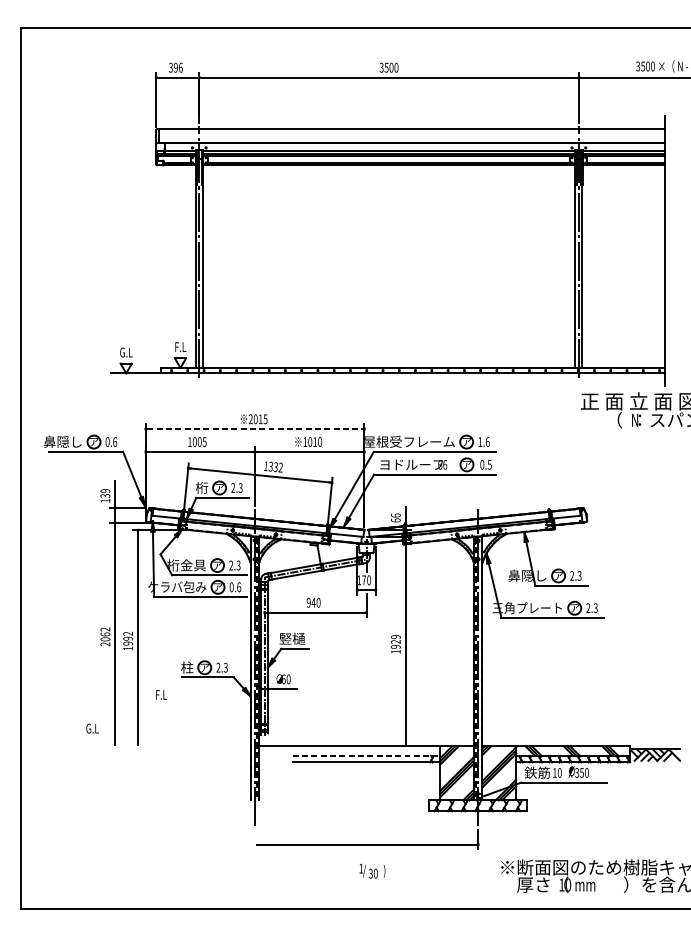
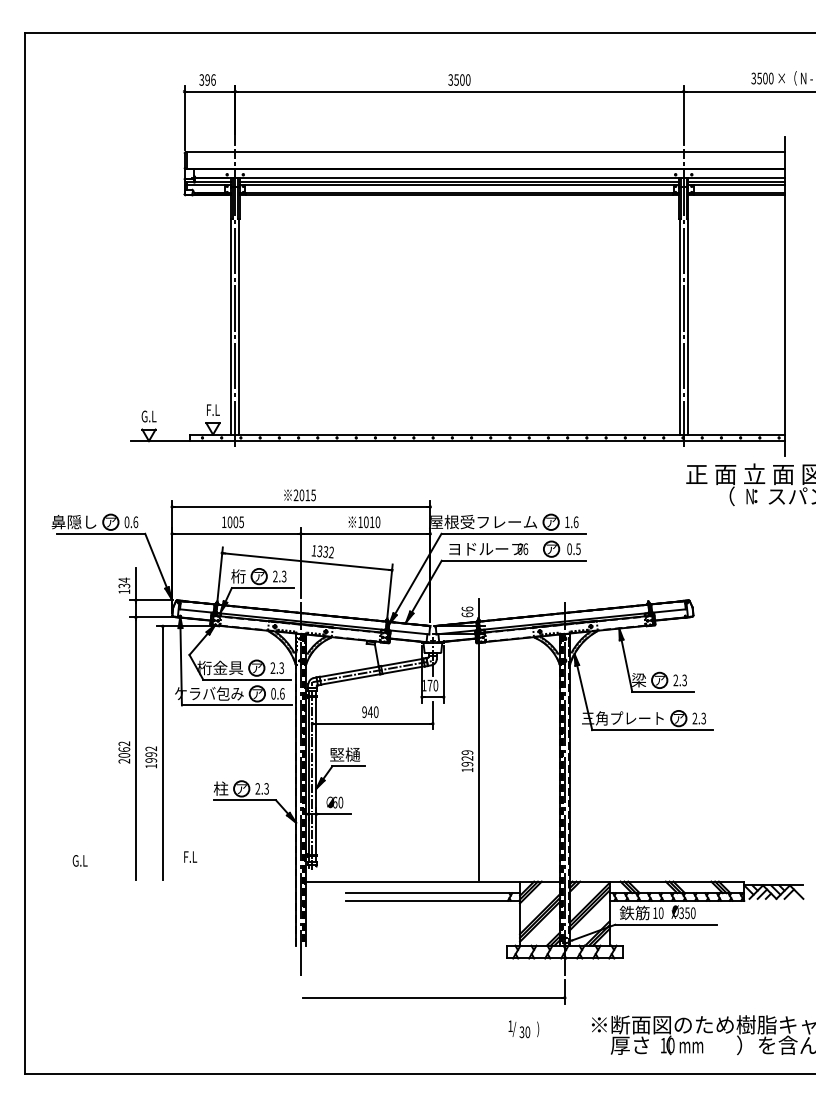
line: (255, 428) -> (301, 506), dashed -> solid
text: (105, 490) -> (124, 579), 139 -> 134
text: (527, 575) -> (622, 680), 鼻隠し -> 梁
text: (161, 694) -> (190, 856), moved
text: (92, 728) -> (79, 860), moved
line: (367, 756) -> (433, 893), dashed -> solid
text: (372, 871) -> (523, 1029), moved

